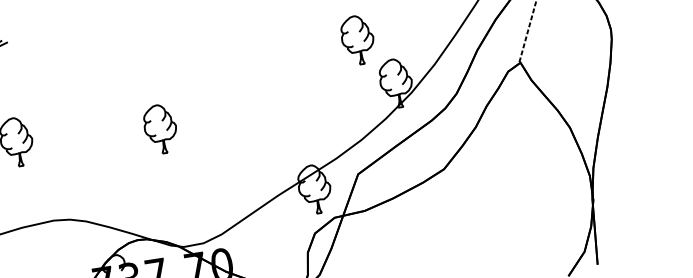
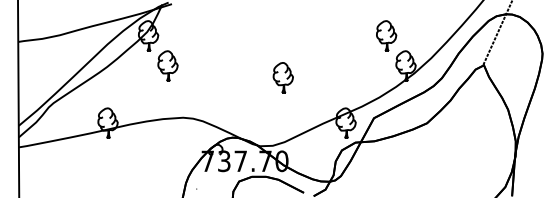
part: (159, 128) -> (282, 77), moved

